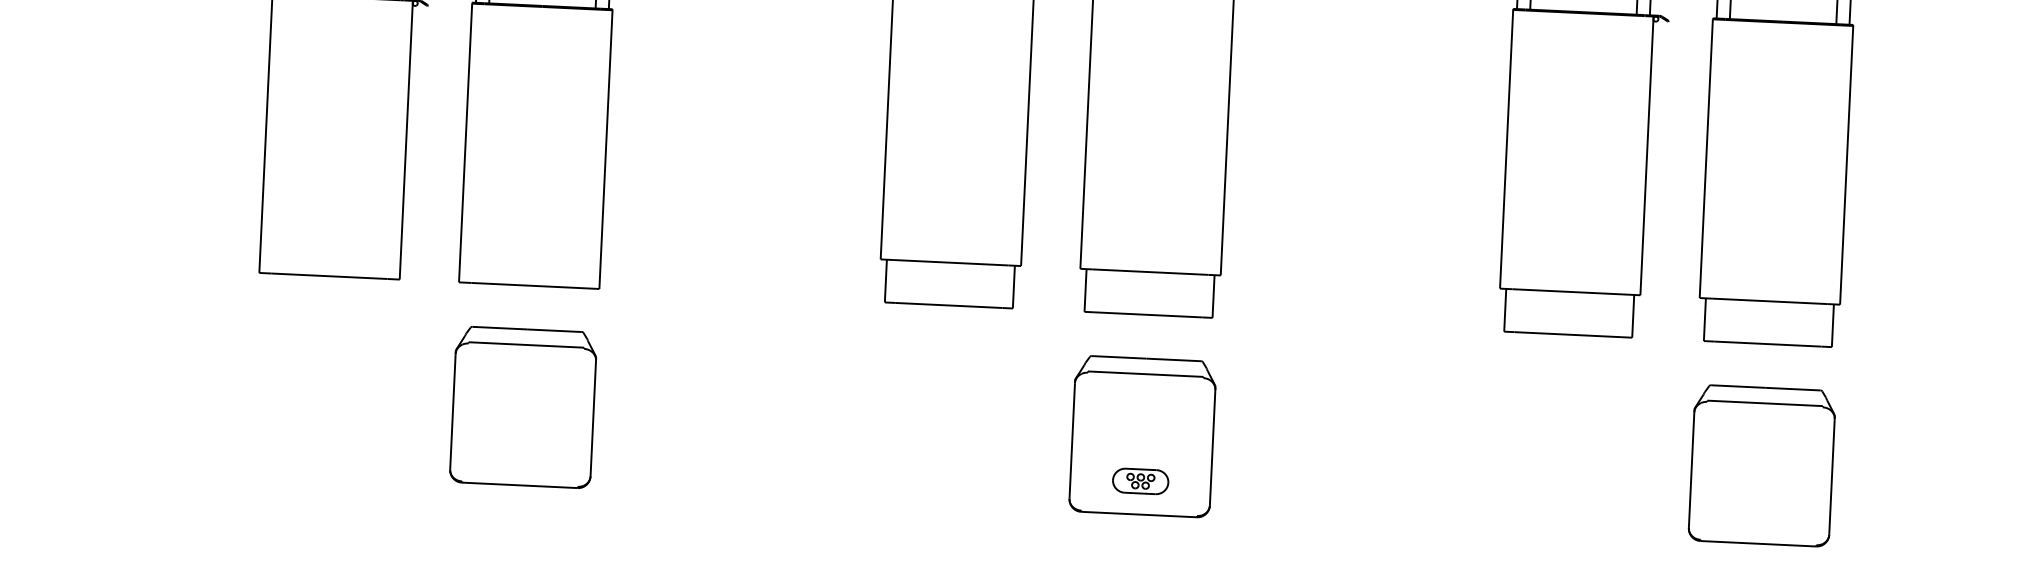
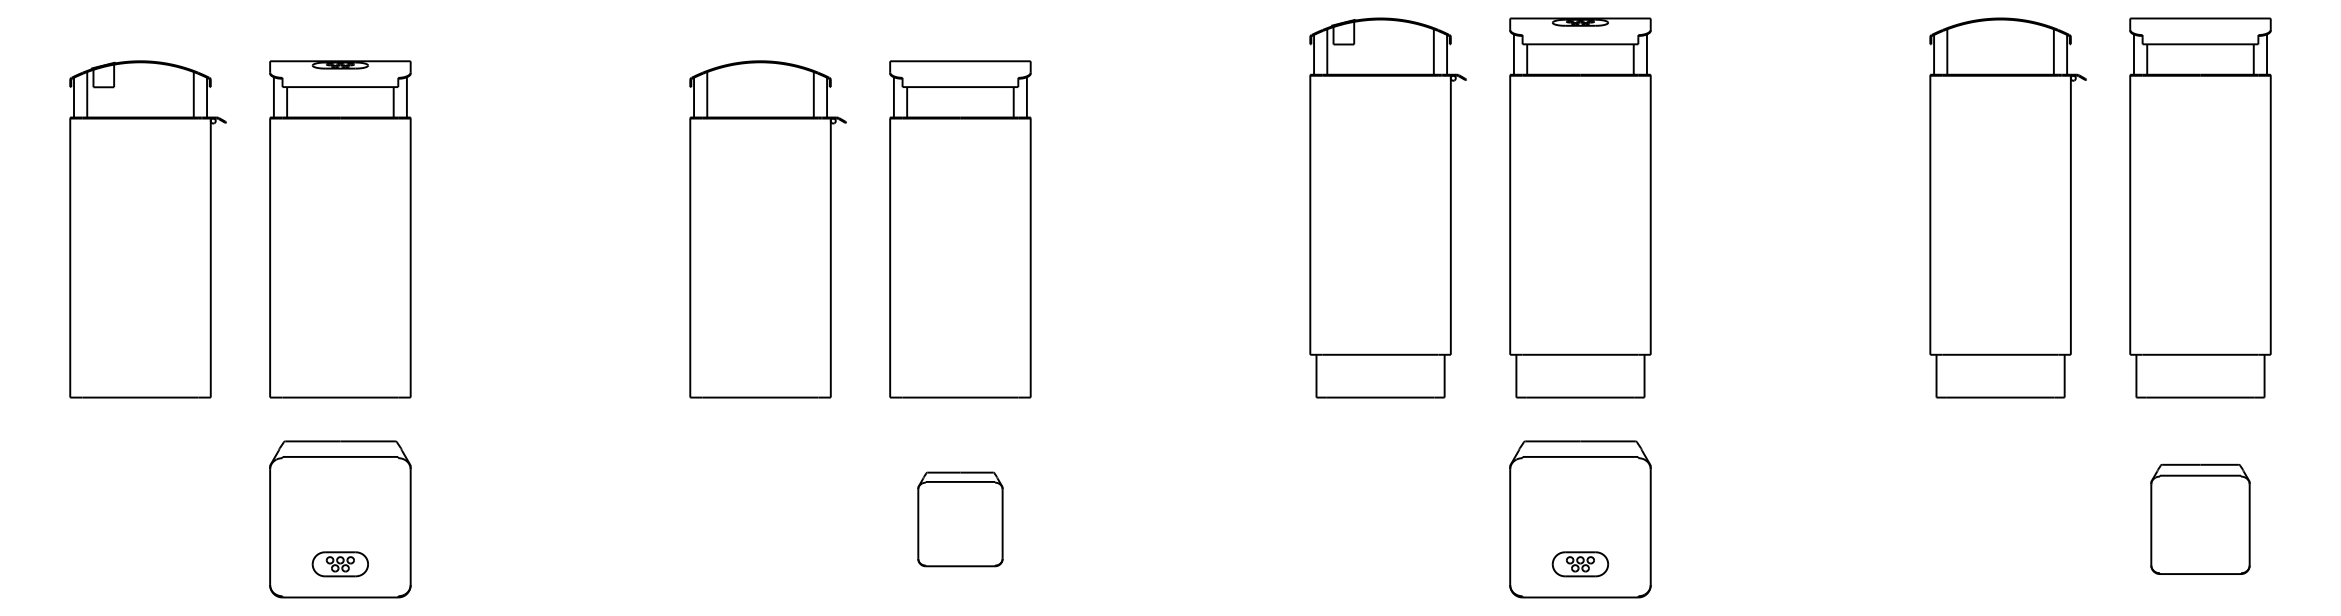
part: (523, 407) -> (960, 519), size x0.6
part: (1762, 465) -> (2200, 519), size x0.7

